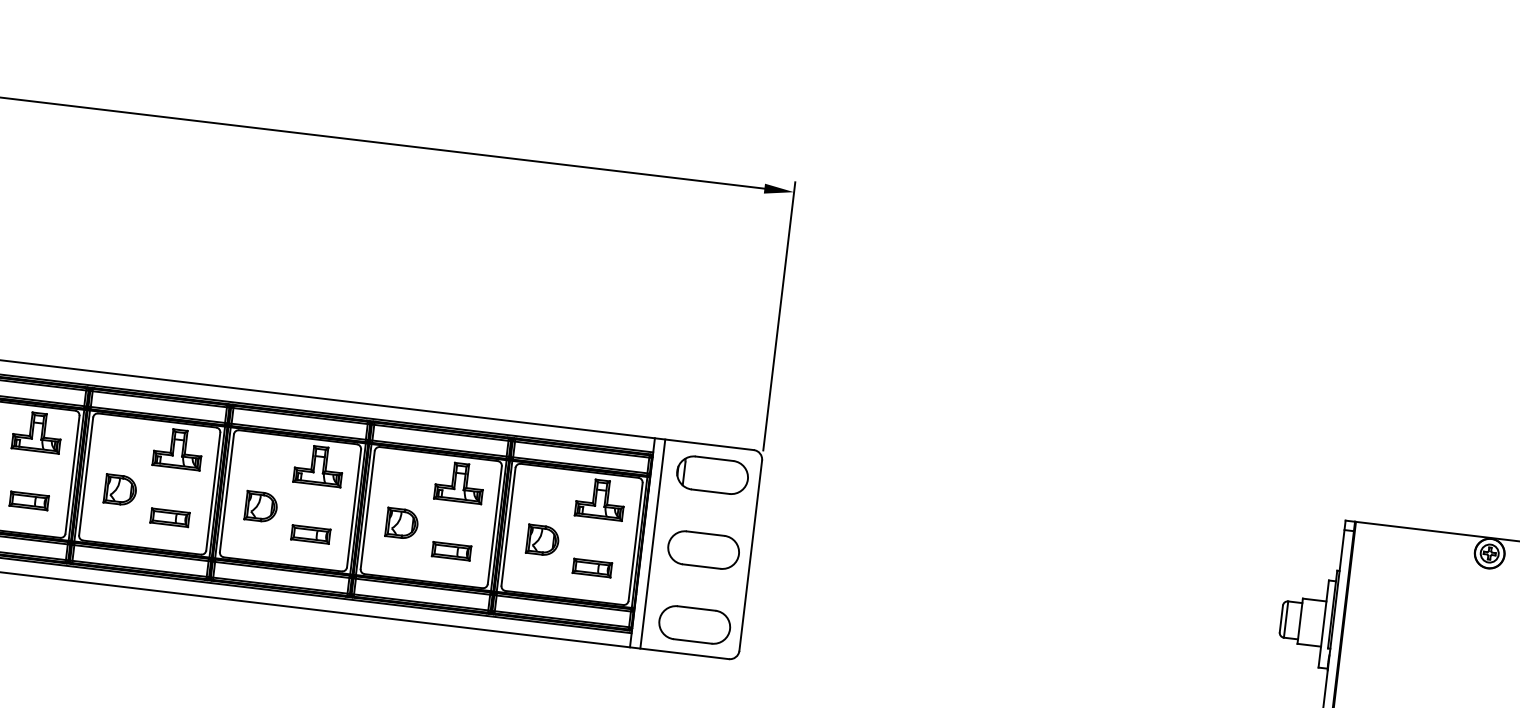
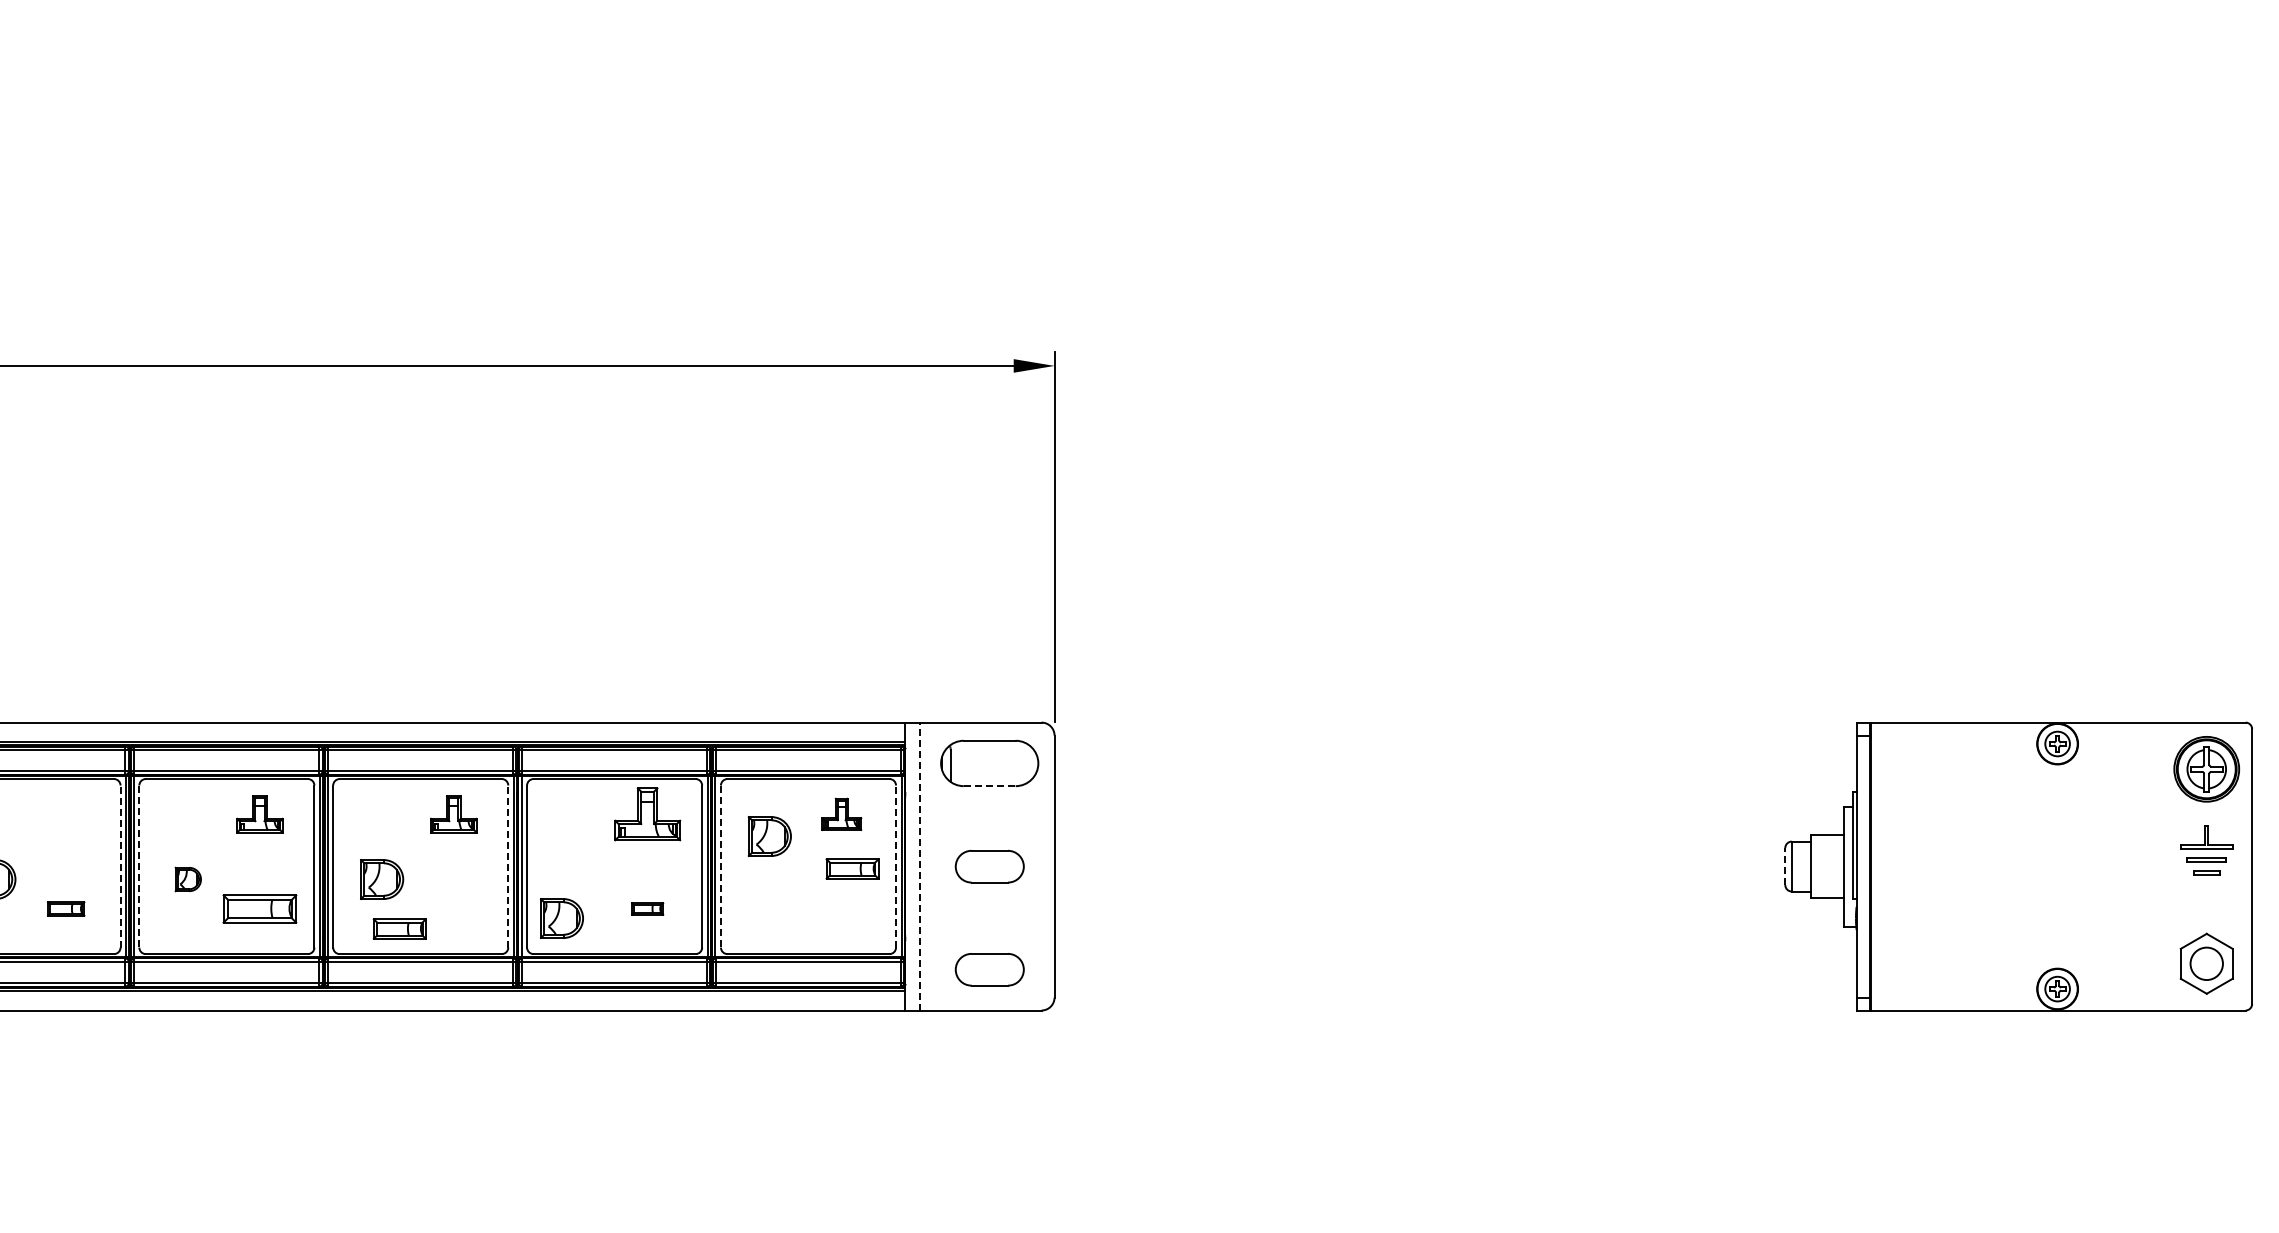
part: (37, 432) -> (65, 814), removed
part: (177, 449) -> (259, 814), size x0.7
part: (318, 465) -> (453, 814), size x0.7
line: (72, 474) -> (120, 866), solid -> dashed
line: (86, 477) -> (139, 867), solid -> dashed
part: (120, 490) -> (188, 879), size x0.6
line: (710, 491) -> (989, 786), solid -> dashed
part: (600, 499) -> (841, 814), size x0.6
part: (29, 500) -> (66, 908), size x0.7
line: (354, 508) -> (508, 866), solid -> dashed
part: (169, 517) -> (259, 908), size x1.4
part: (401, 523) -> (561, 918), moved
line: (508, 527) -> (720, 867), solid -> dashed
part: (310, 534) -> (399, 928), moved
part: (542, 540) -> (769, 836), moved
line: (635, 541) -> (896, 866), solid -> dashed
line: (652, 543) -> (919, 866), solid -> dashed
part: (451, 550) -> (647, 908), size x0.6
part: (703, 550) -> (989, 866), size x0.7
part: (592, 567) -> (852, 868), moved
line: (1281, 618) -> (1785, 866), solid -> dashed
part: (694, 624) -> (989, 969), size x0.7

